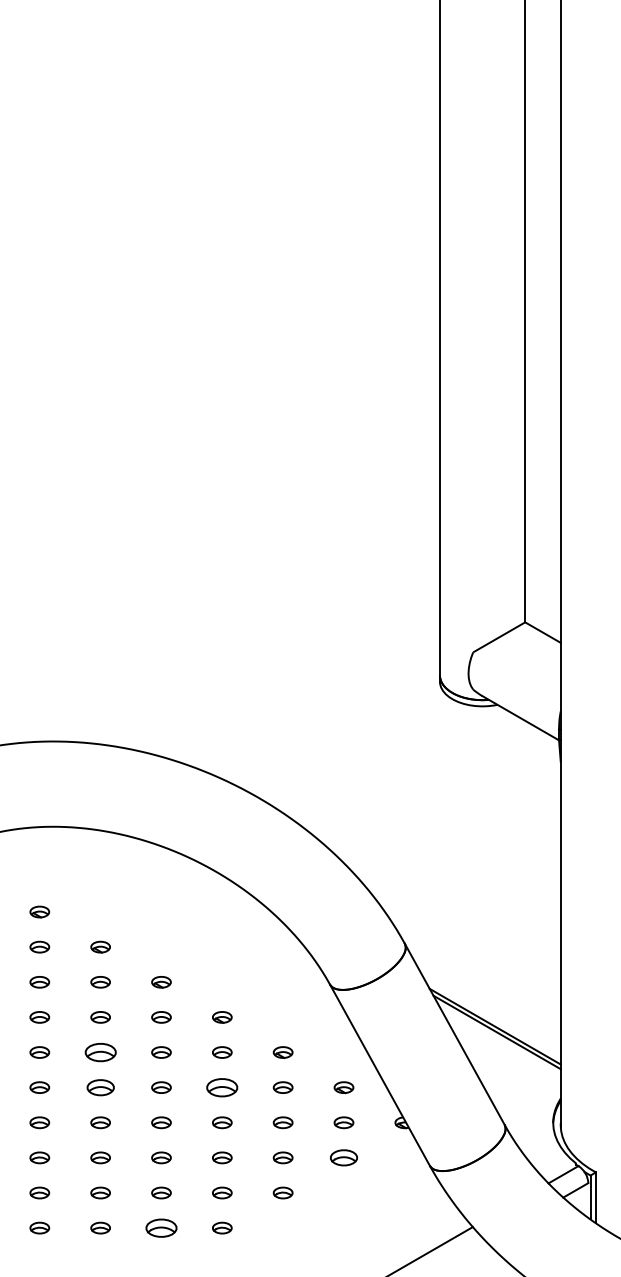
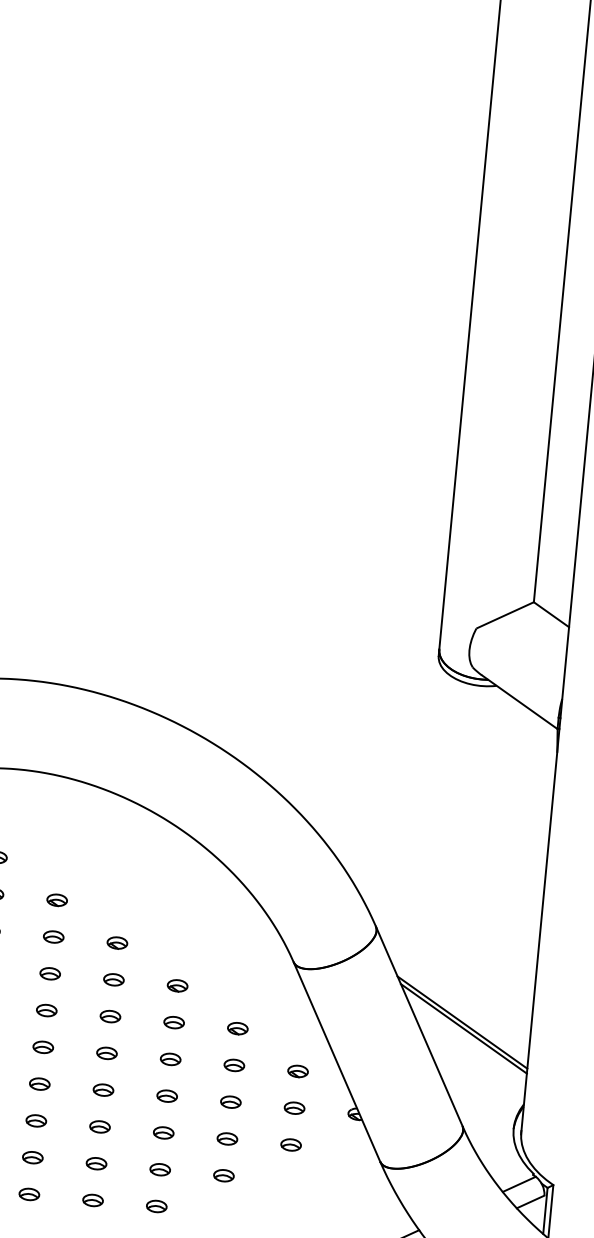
part: (100, 1052) -> (46, 1010), size x0.62
part: (100, 1087) -> (43, 1047), size x0.71
part: (222, 1087) -> (170, 1059), size x0.62
part: (343, 1157) -> (290, 1144), size x0.71
part: (161, 1227) -> (93, 1199), size x0.62

